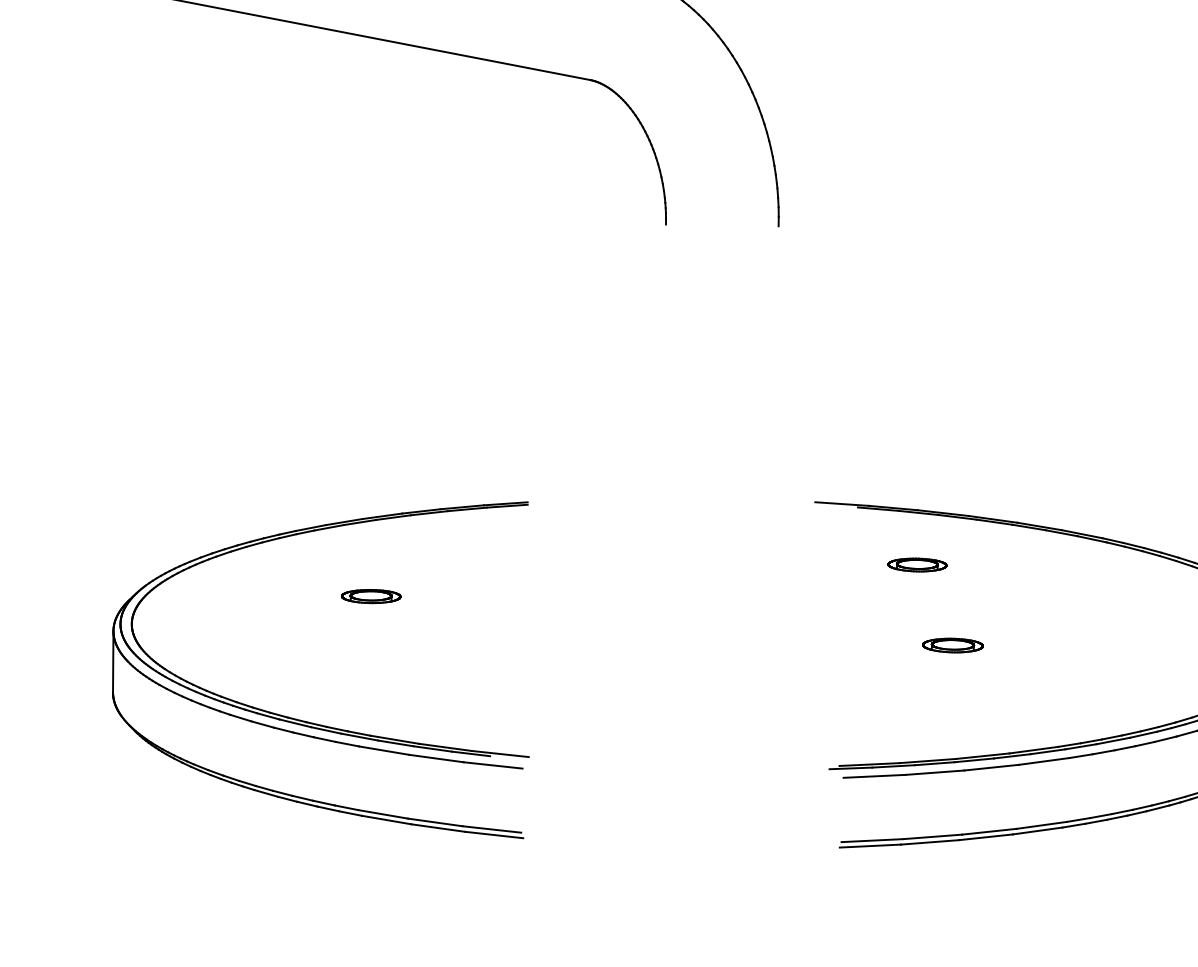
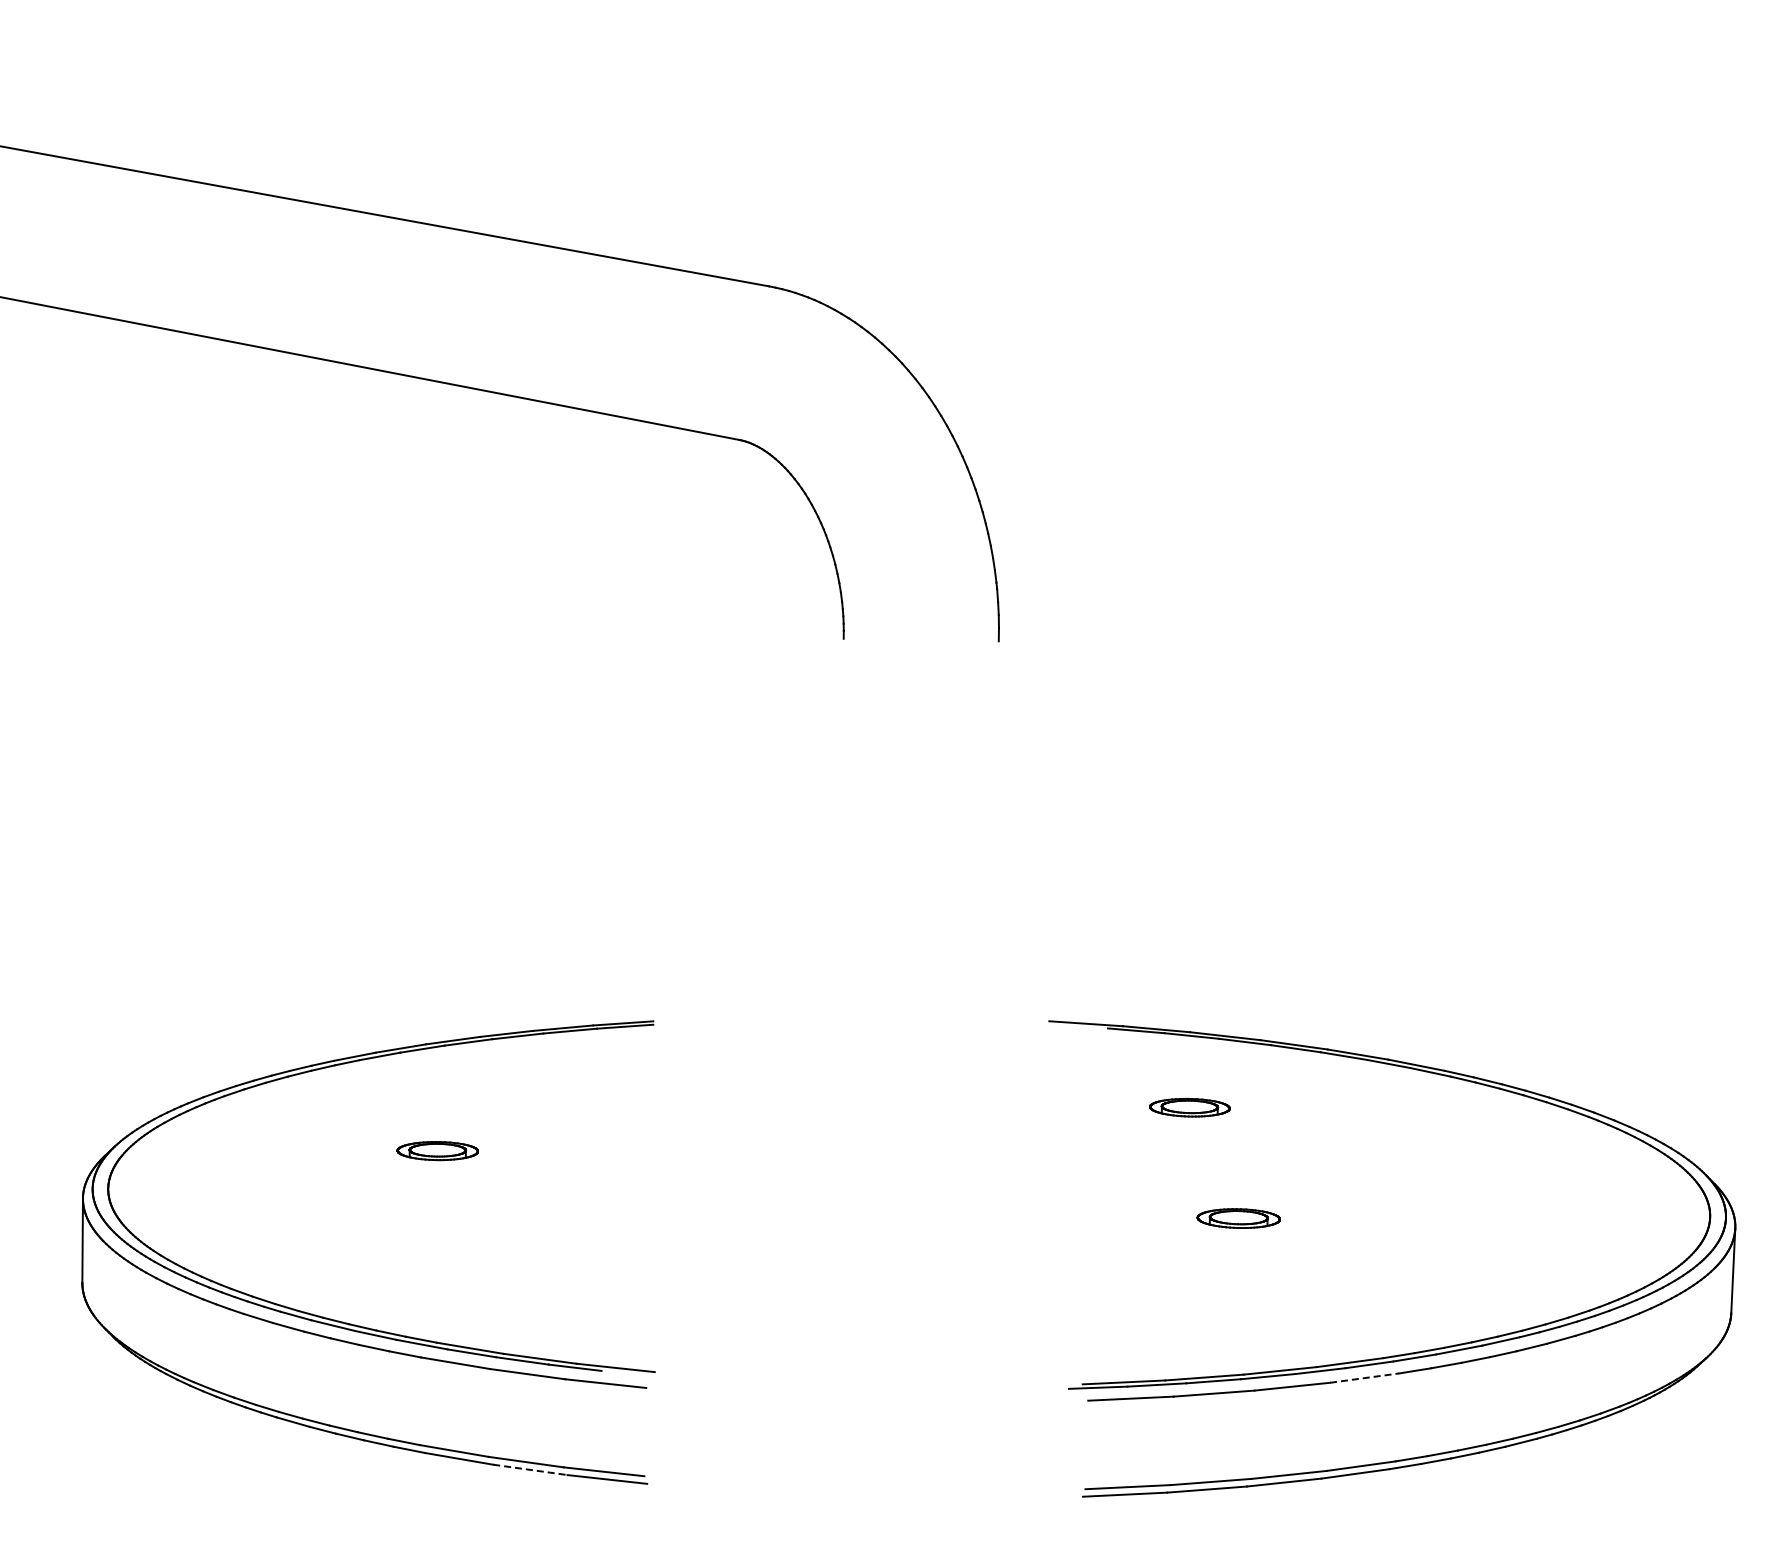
line: (1044, 761) -> (1364, 1378), solid -> dashed
line: (438, 827) -> (530, 1469), solid -> dashed

